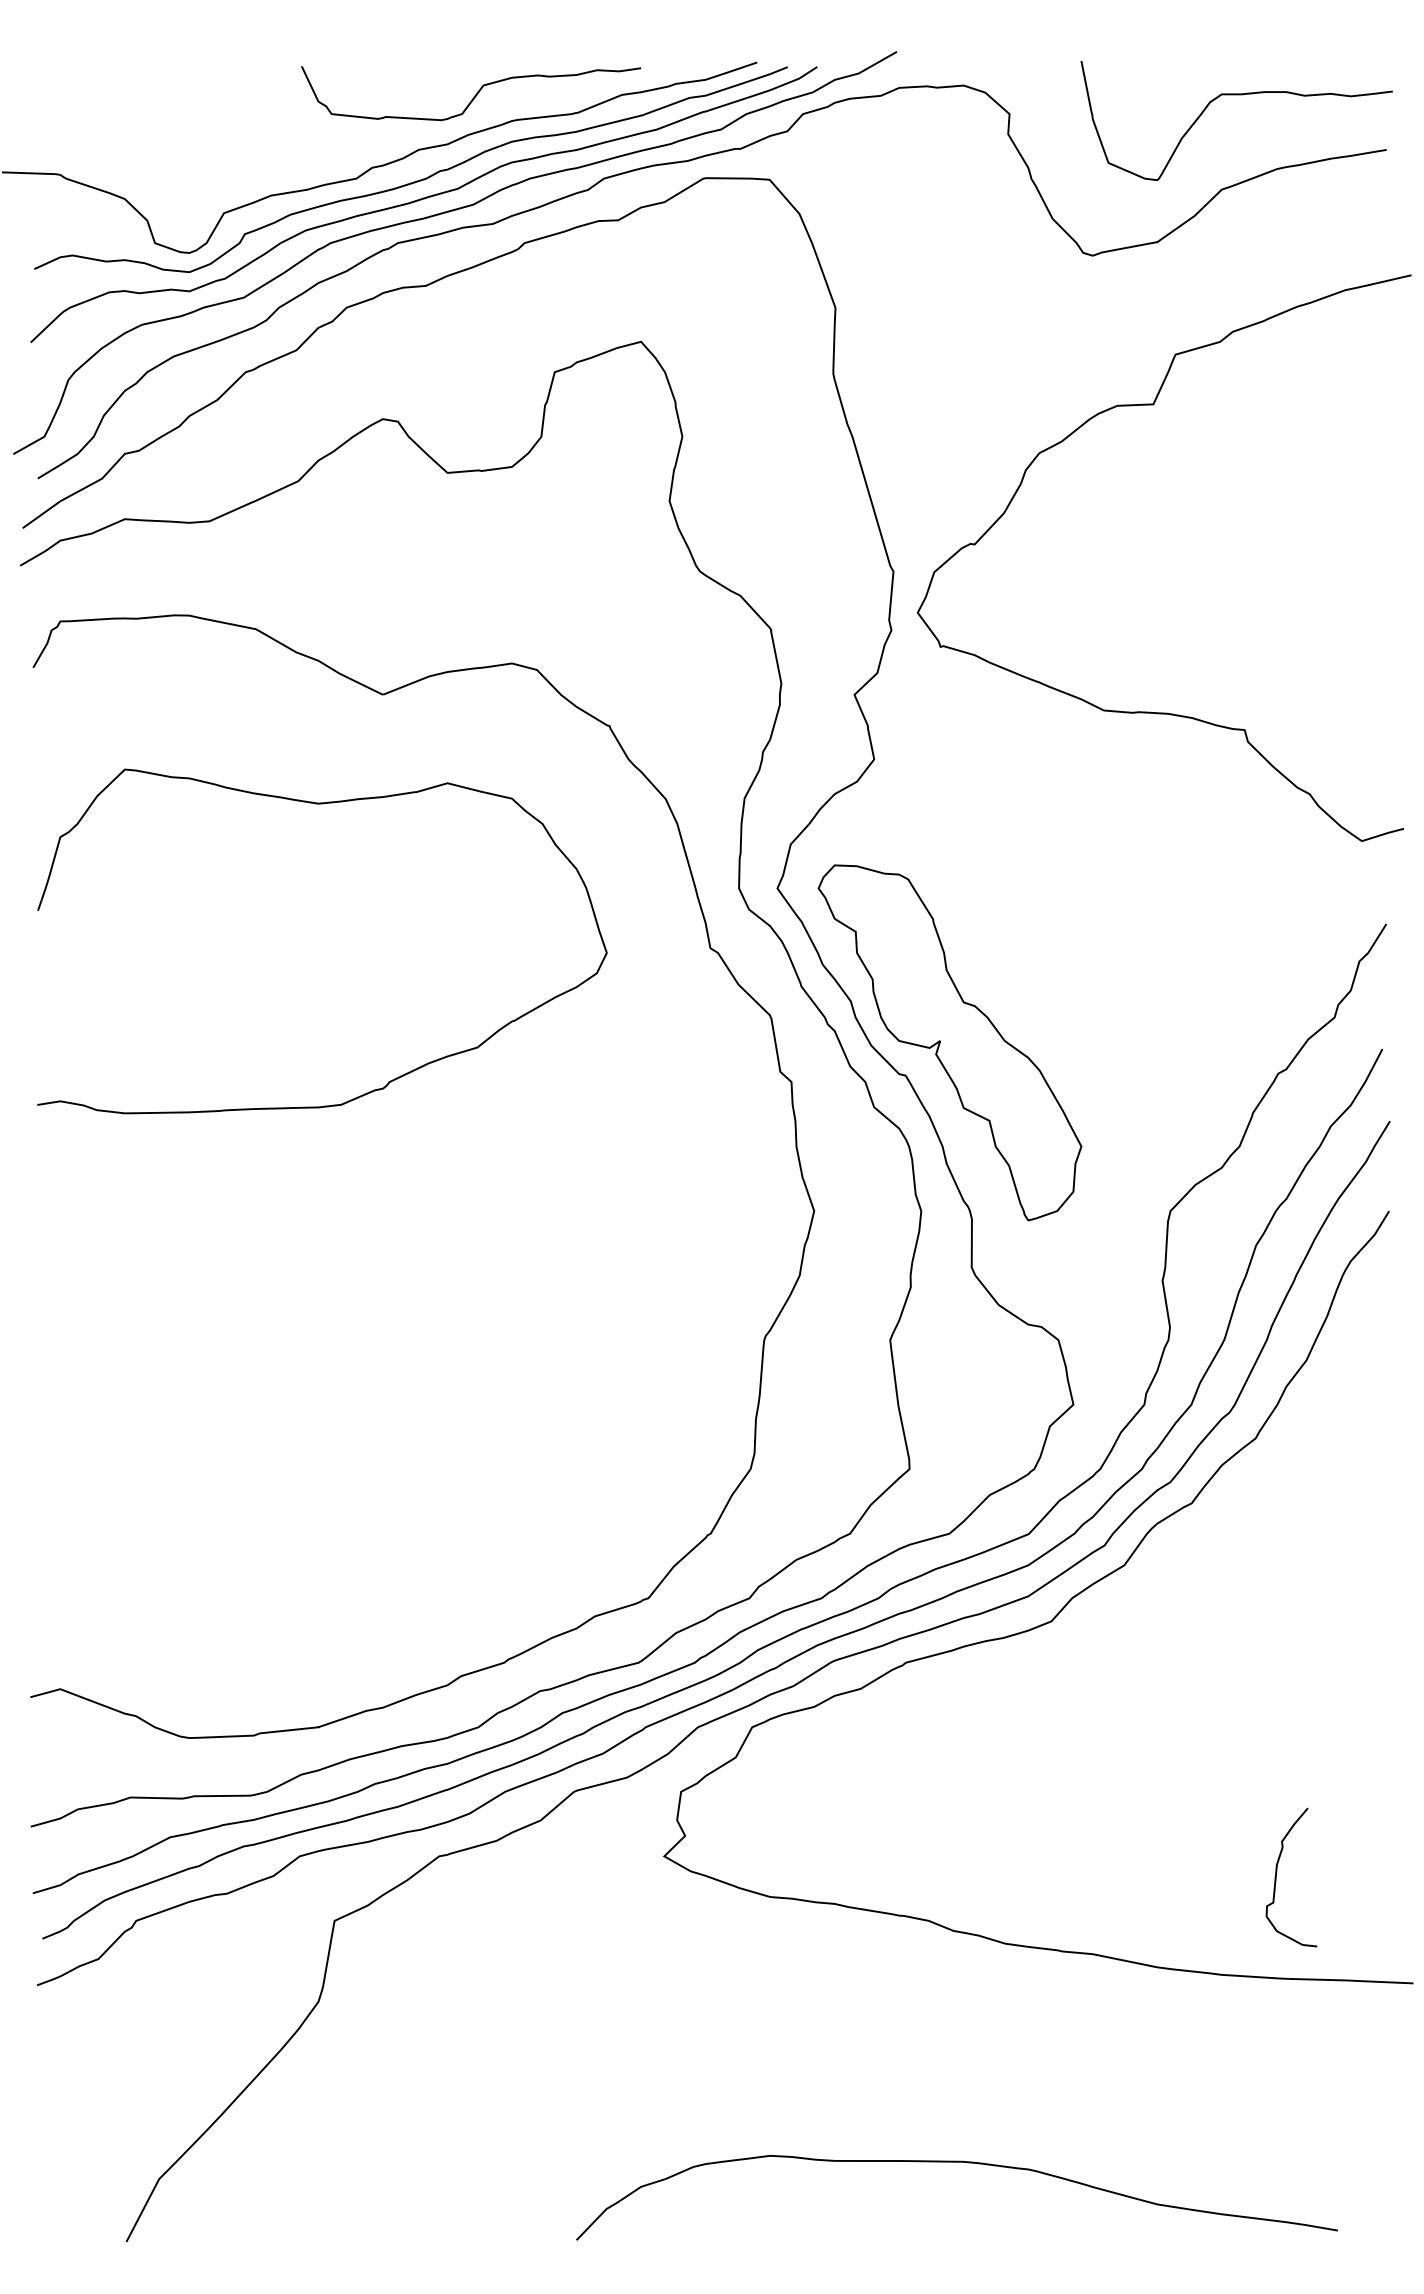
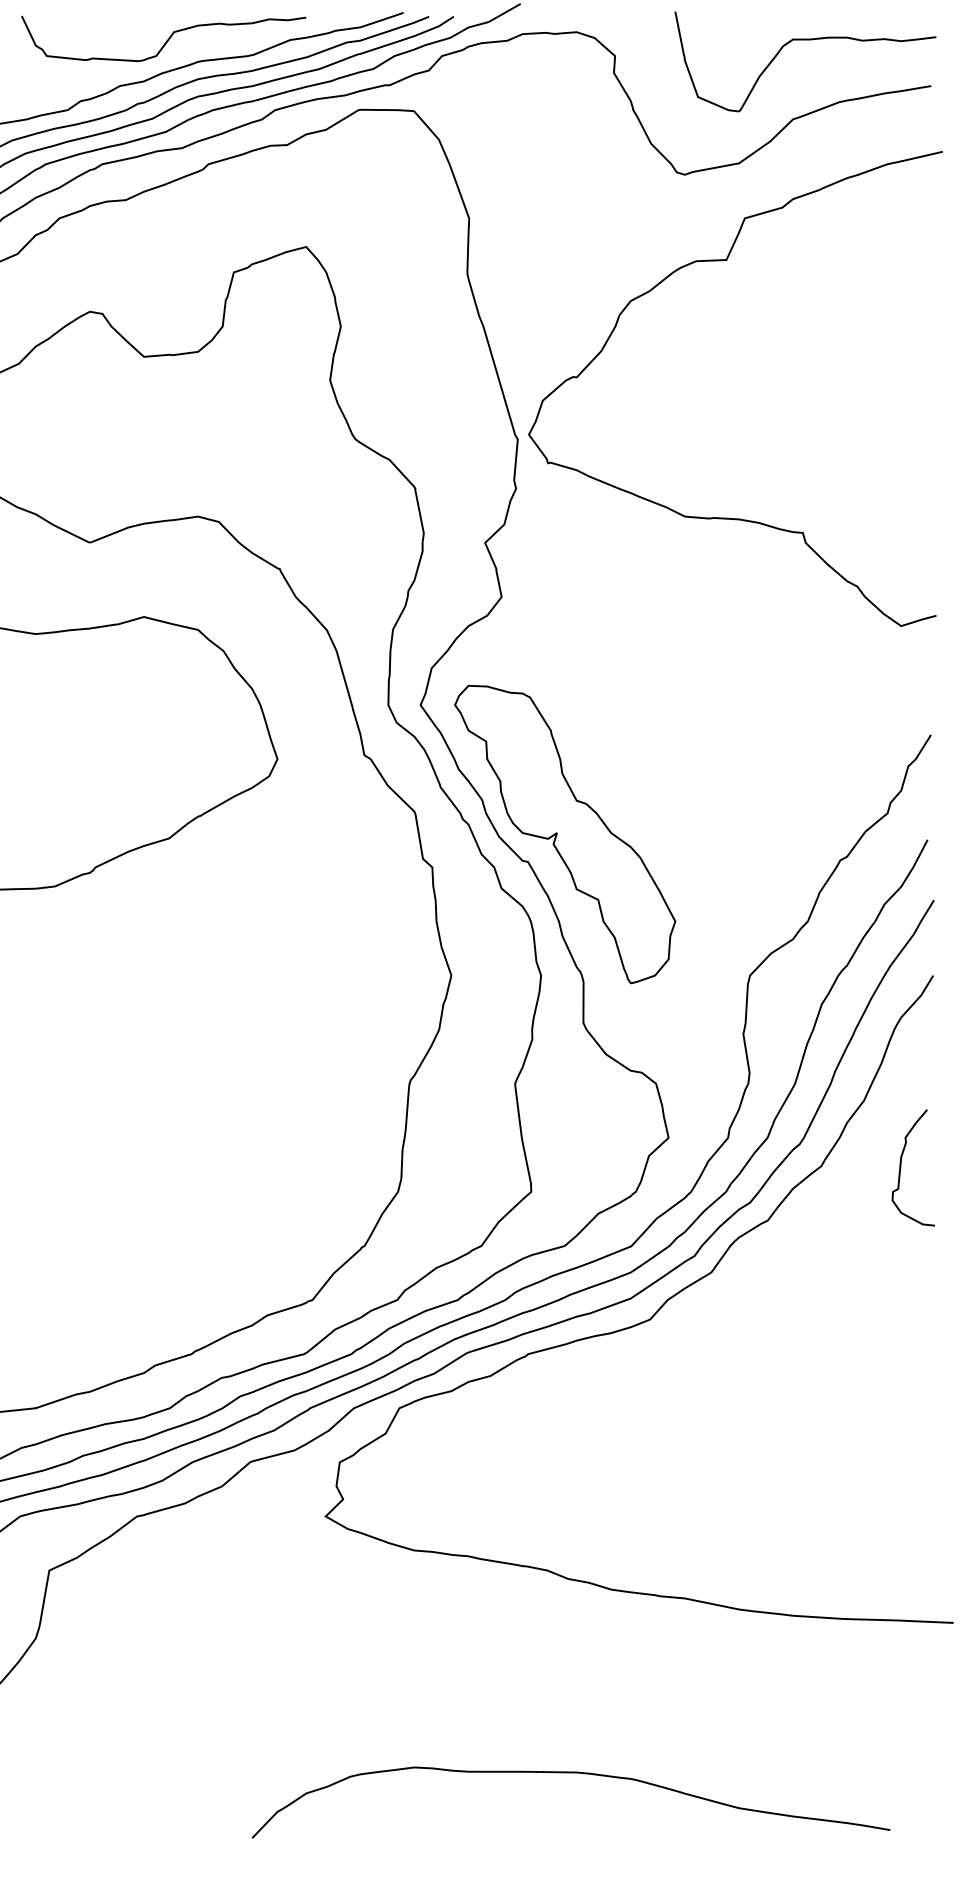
curve: (1153, 405) -> (726, 260), moved
curve: (1277, 1872) -> (901, 1163), moved

